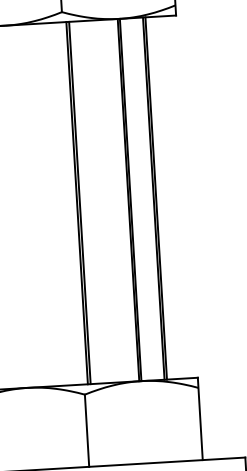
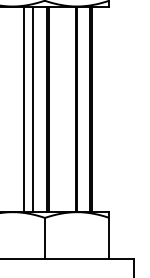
line: (53, 204) -> (33, 109), added
line: (35, 205) -> (23, 109), added

